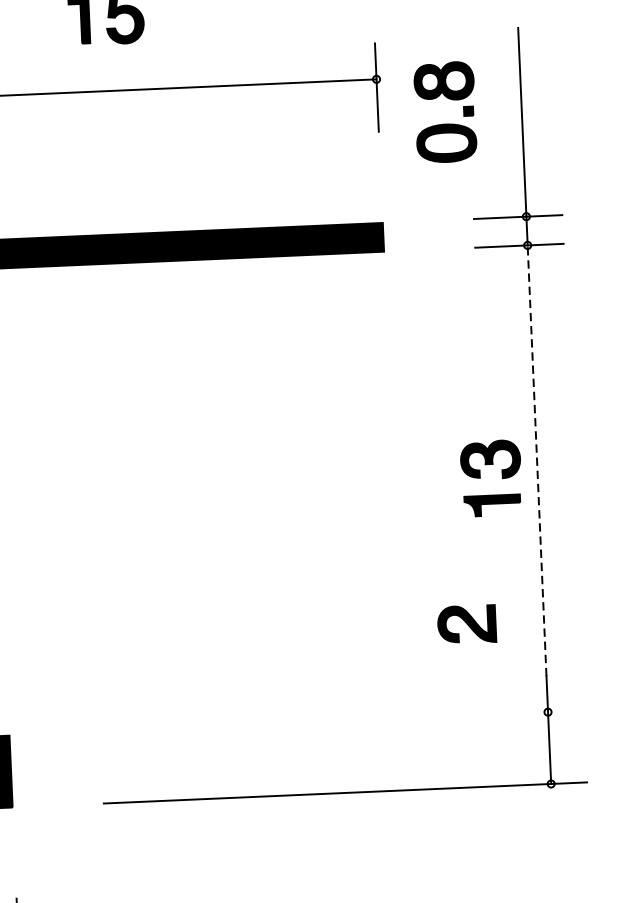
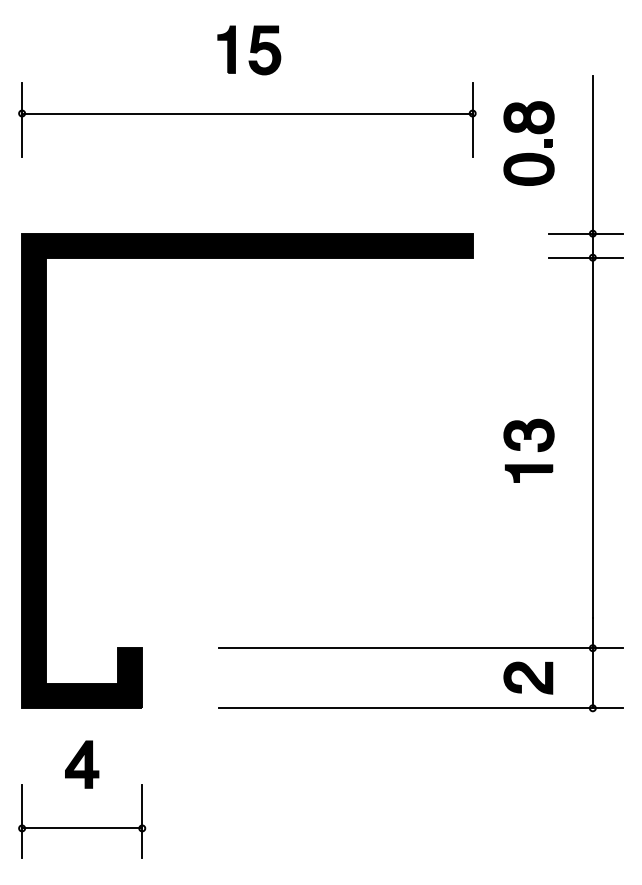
line: (536, 460) -> (592, 437), dashed -> solid
part: (481, 478) -> (520, 450), moved
part: (467, 623) -> (528, 677), moved
line: (342, 721) -> (420, 648), added

